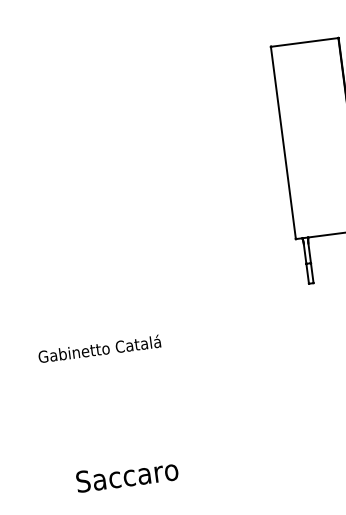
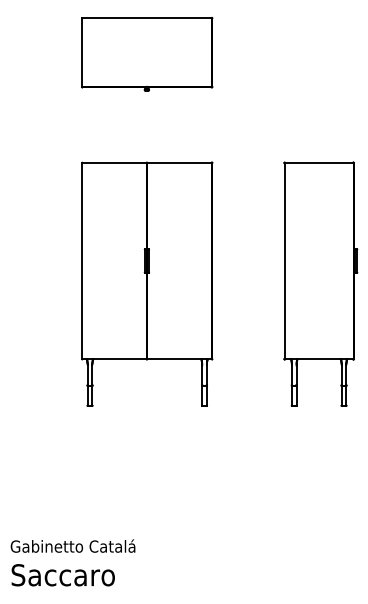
part: (152, 182) -> (147, 283), added
text: (99, 348) -> (72, 545), moved
text: (126, 476) -> (62, 575), moved

